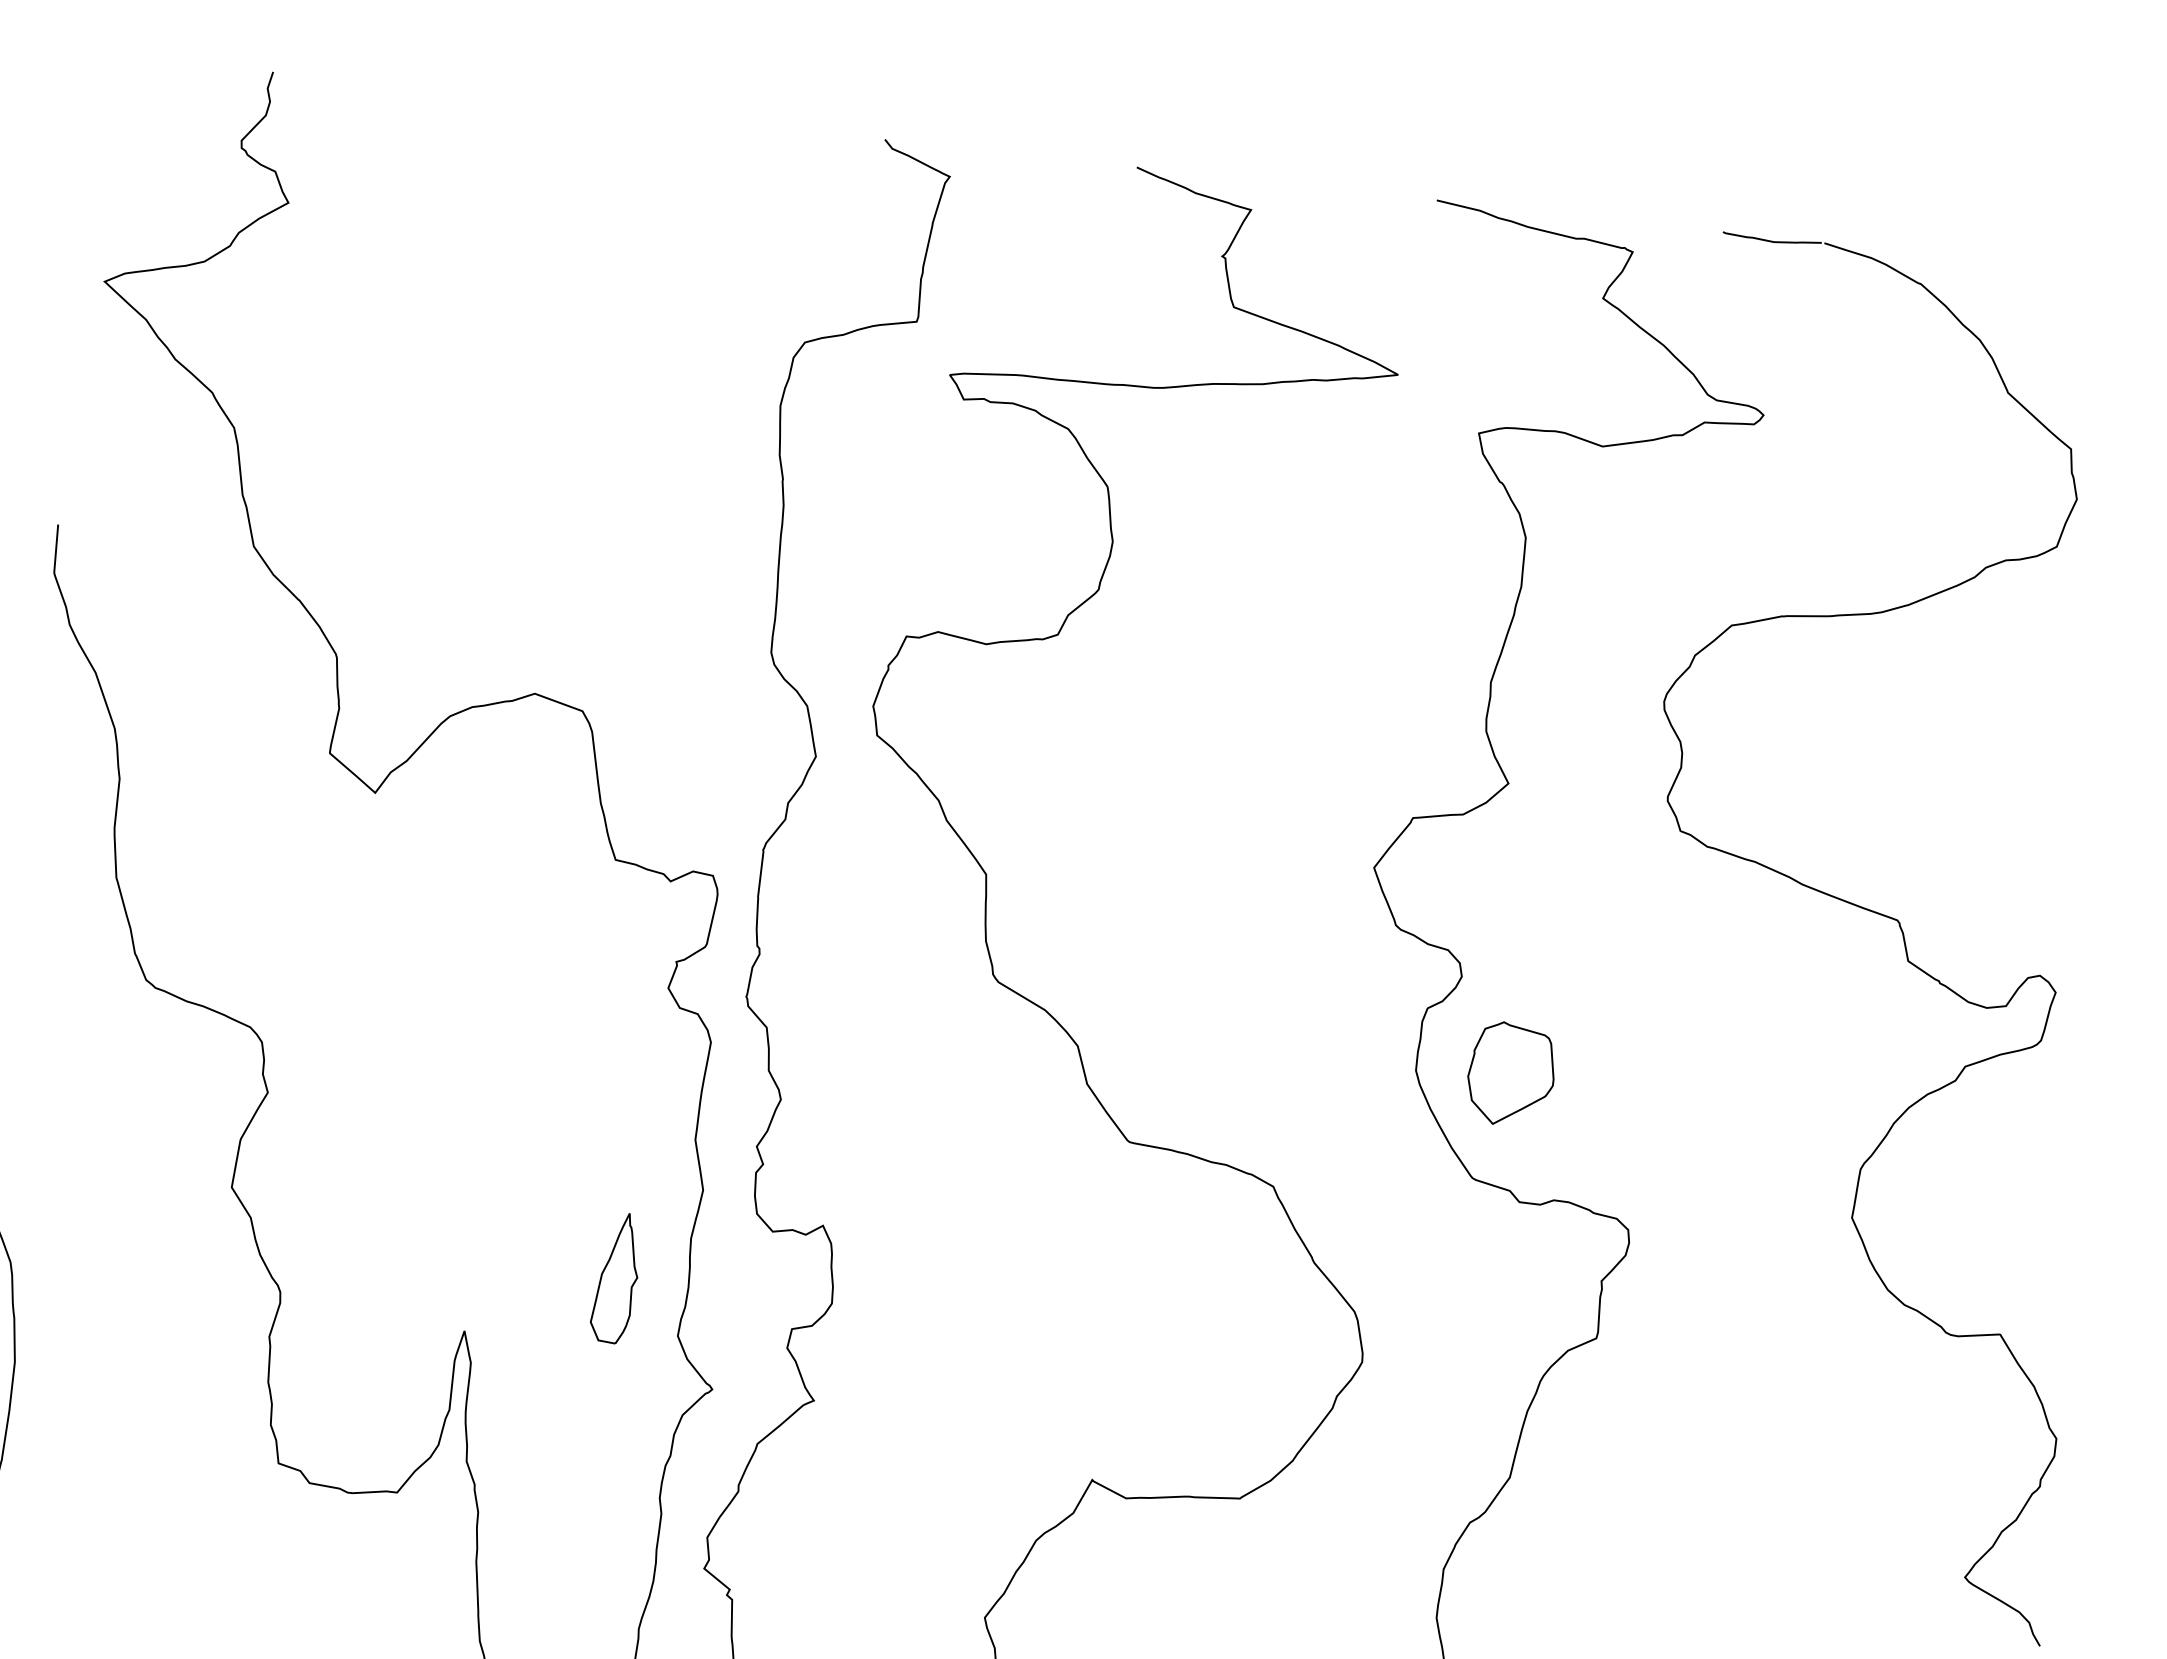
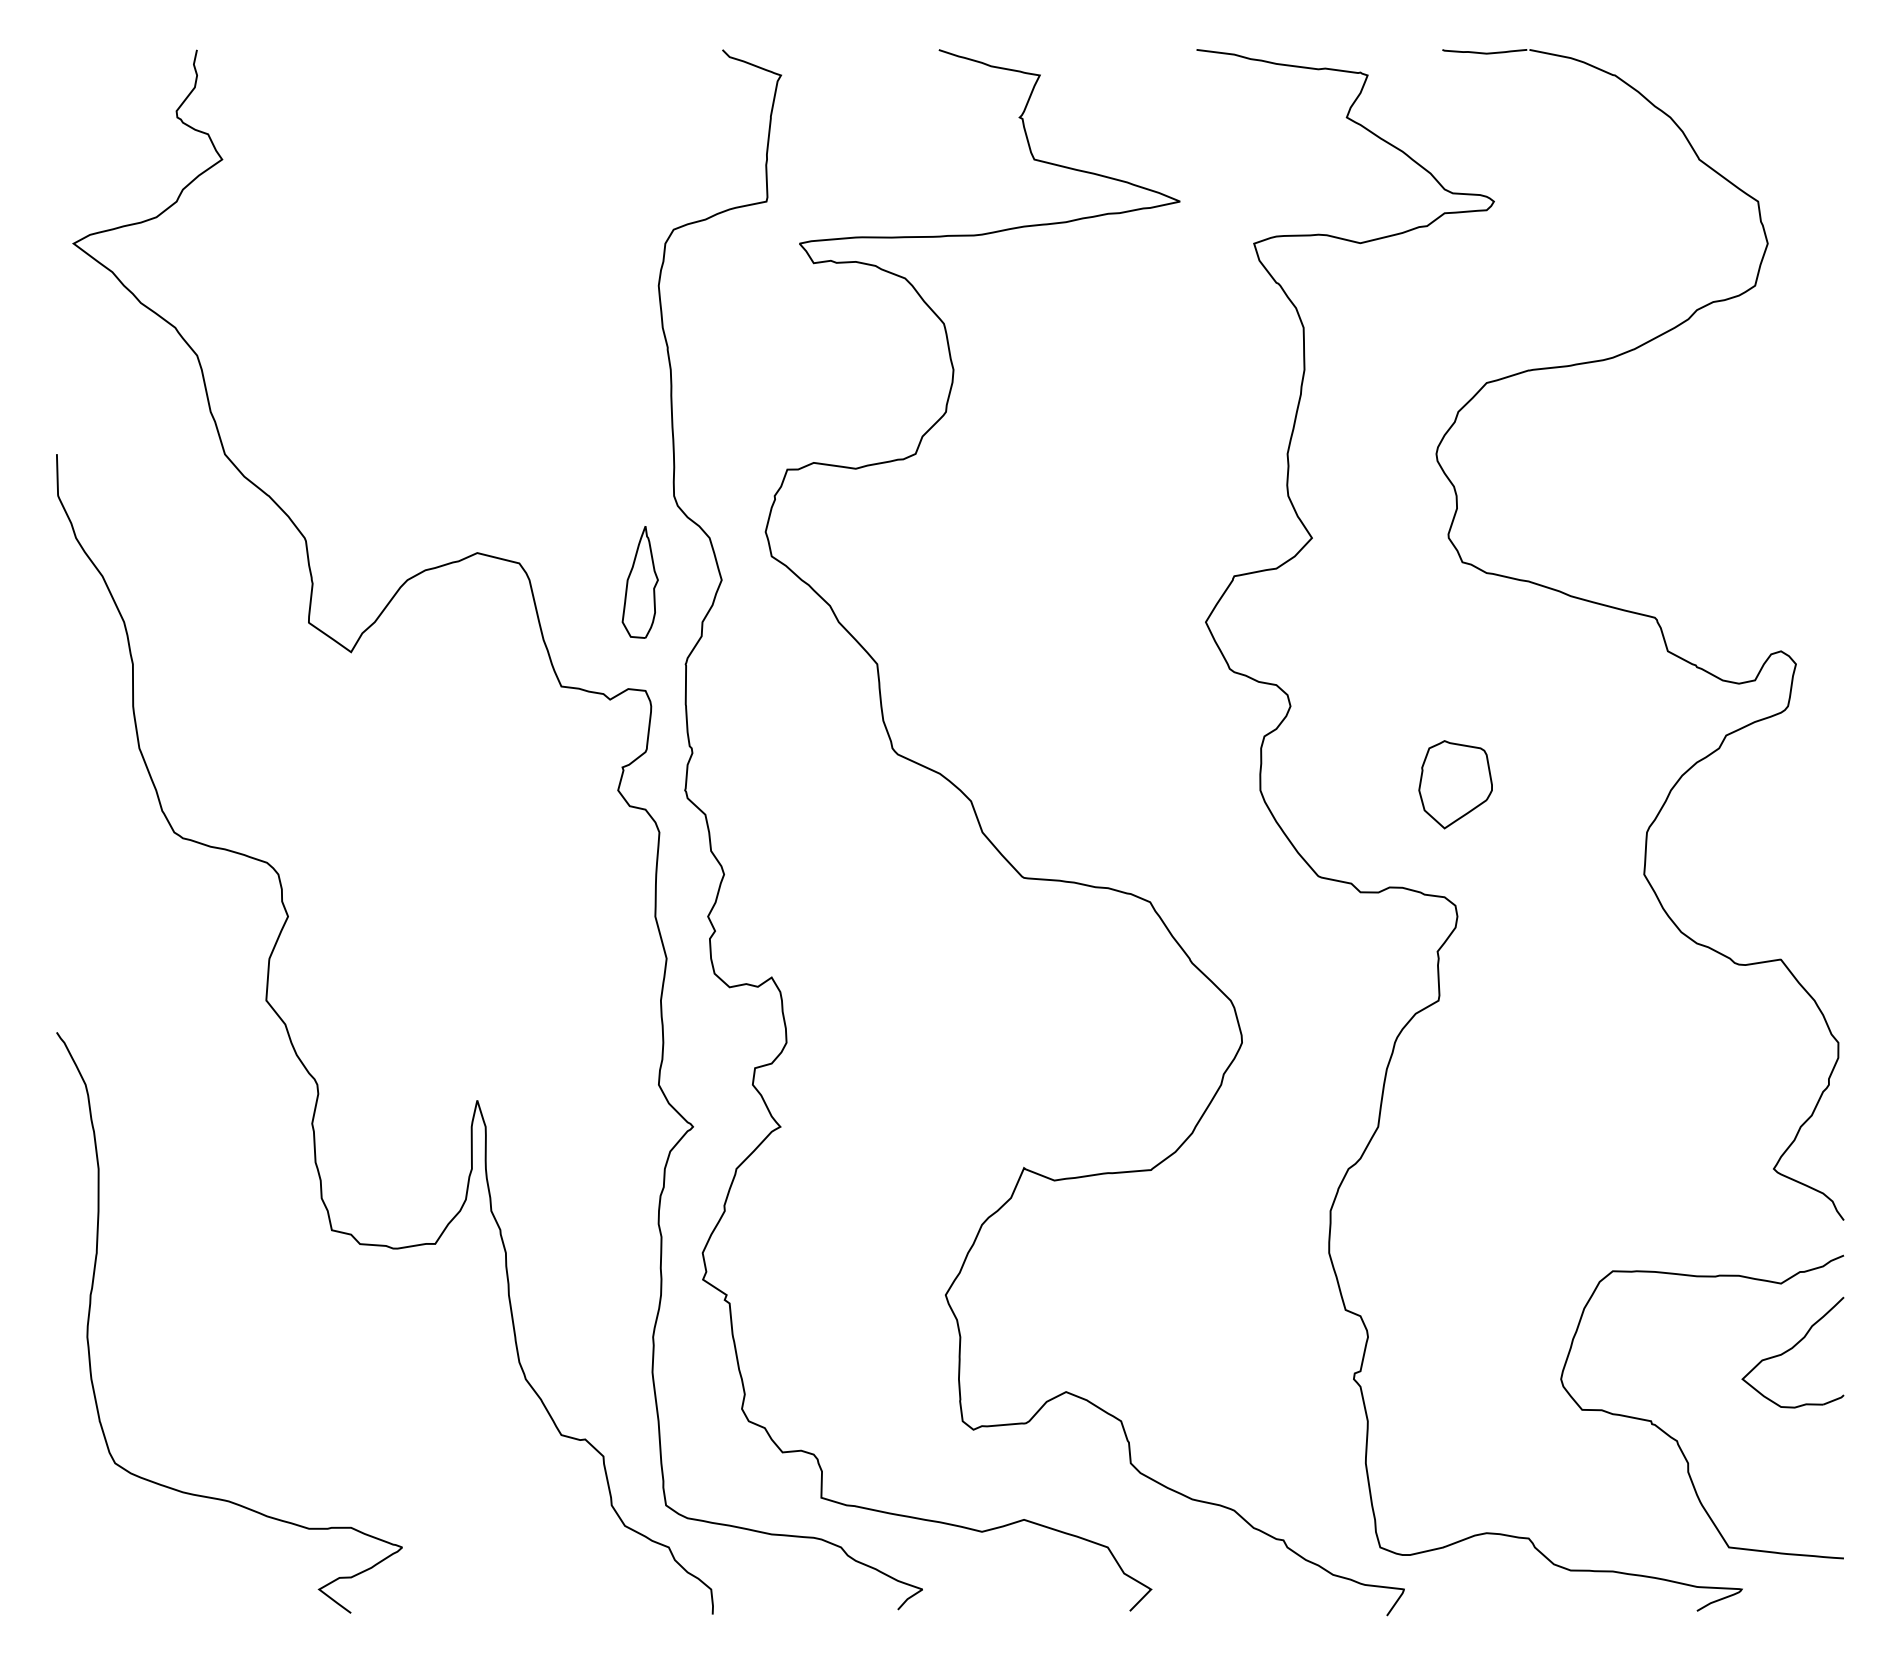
part: (1511, 1074) -> (1455, 784), moved
part: (615, 1278) -> (639, 582), moved

